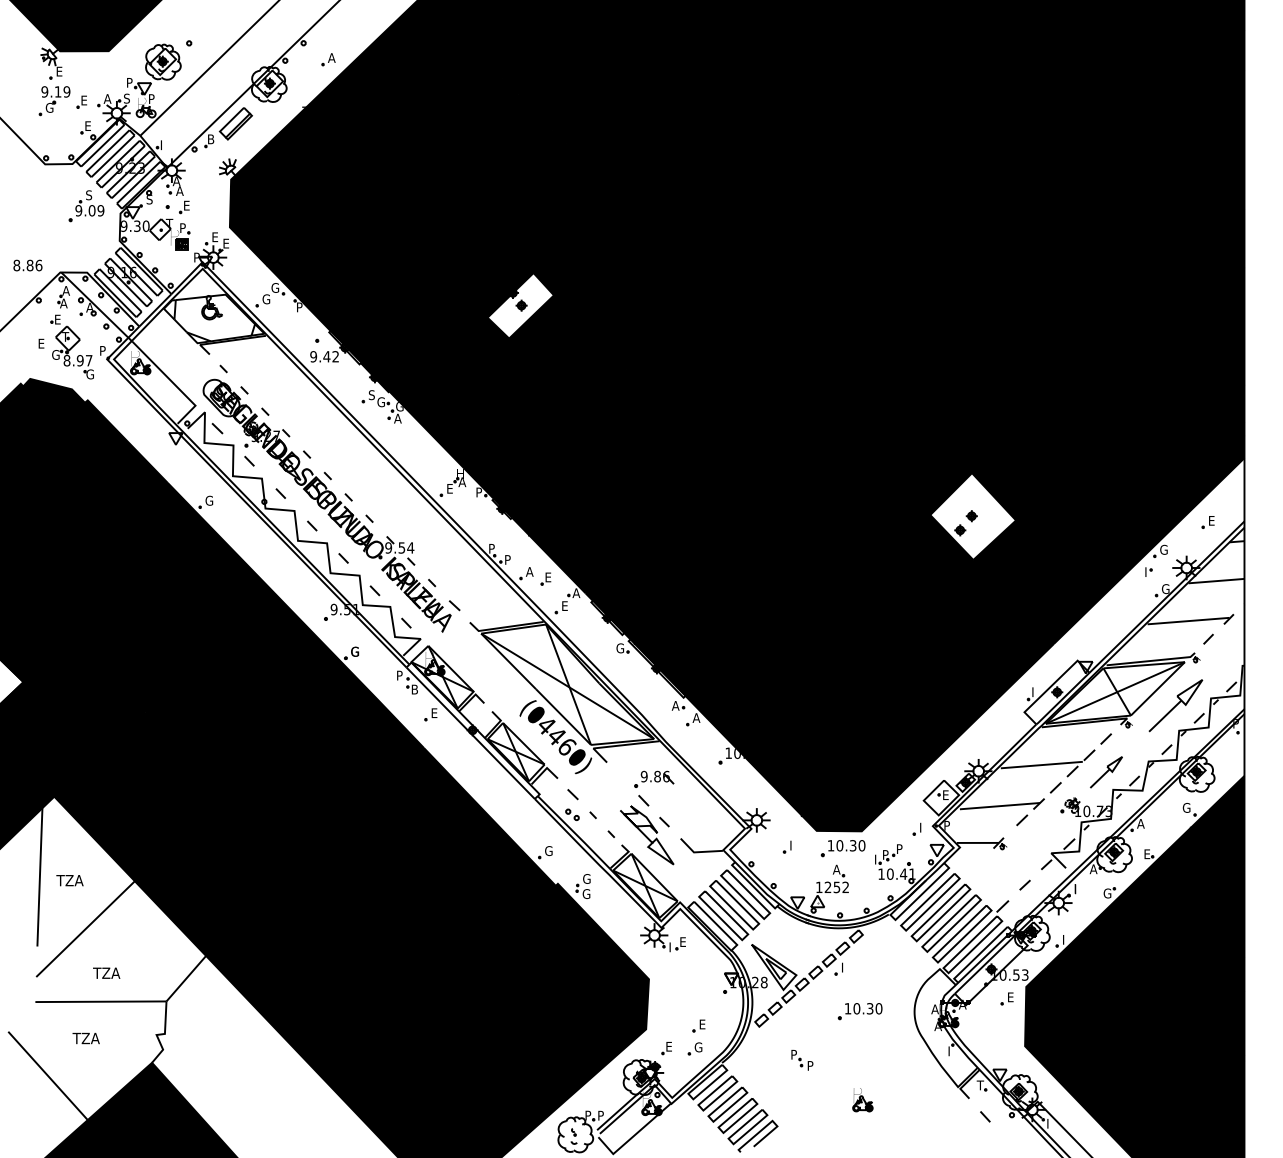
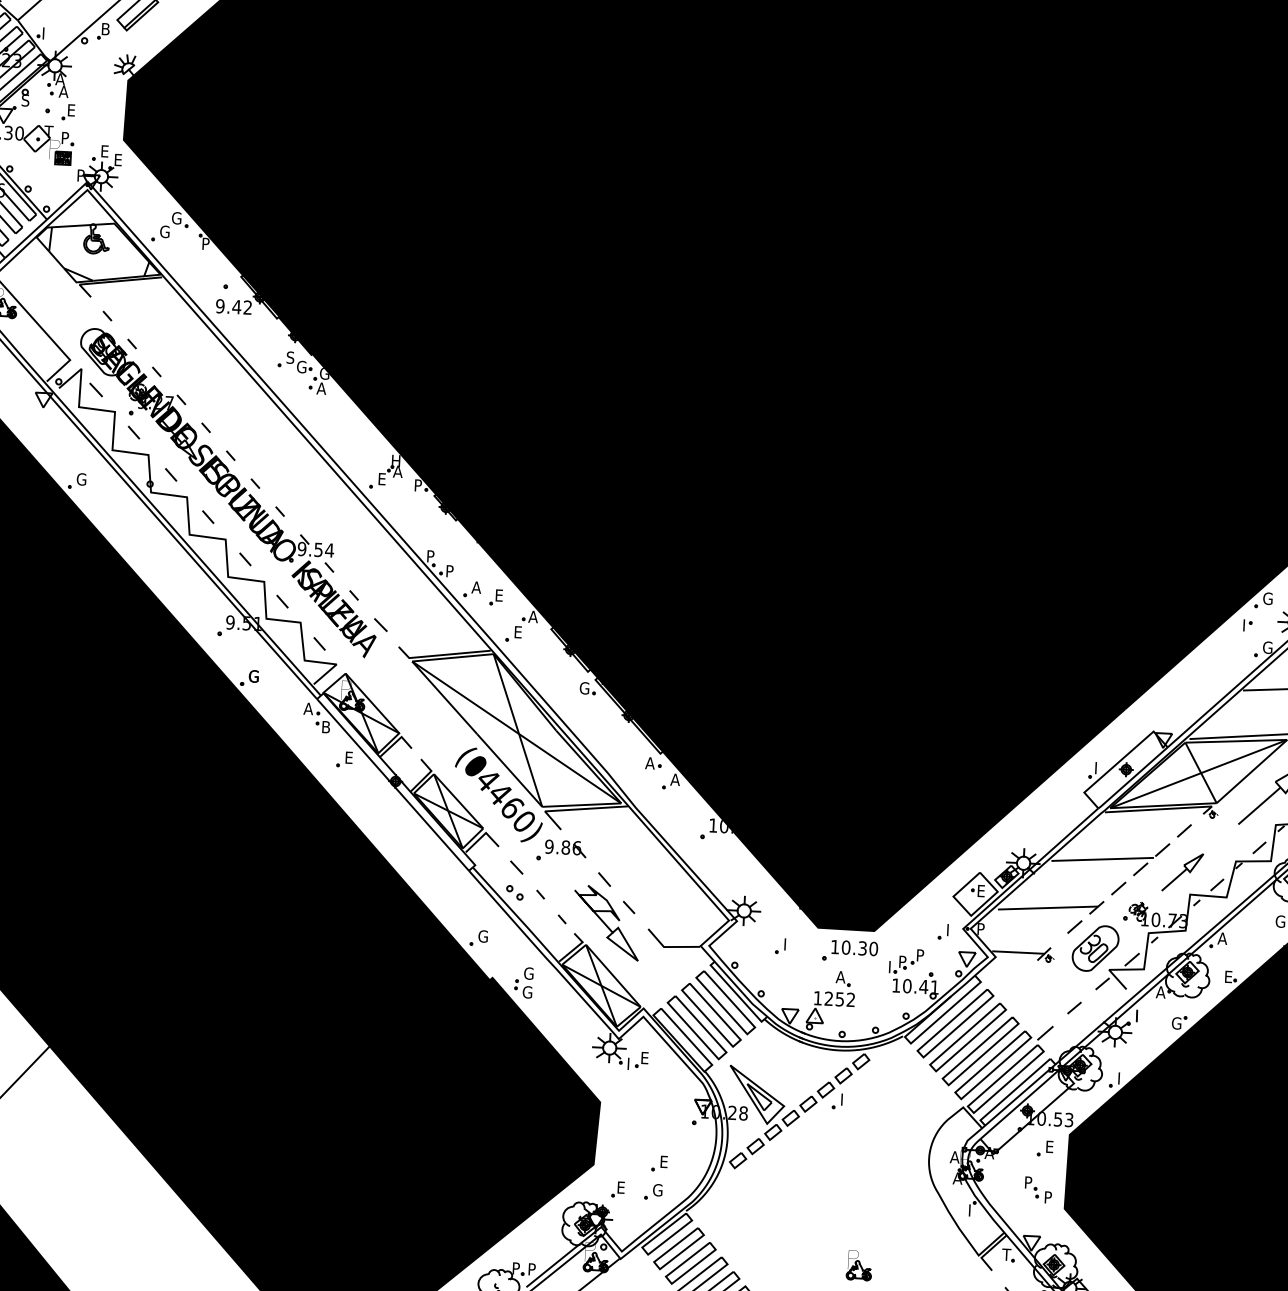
fill: (520, 305) -> (481, 255), added
fill: (973, 516) -> (1032, 545), added
text: (399, 675) -> (307, 708), P -> A
part: (654, 778) -> (561, 849), moved
part: (1039, 836) -> (1095, 948), added
part: (859, 1011) -> (860, 1155), removed
part: (802, 1060) -> (1038, 1190), moved

